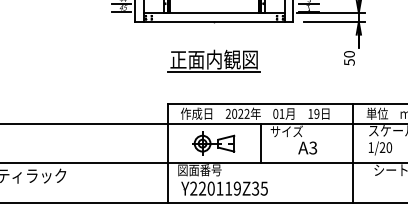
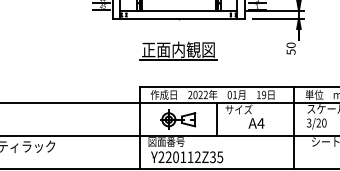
text: (313, 147) -> (261, 122), A3 -> A4
text: (370, 147) -> (308, 122), 1/20 -> 3/20
text: (236, 188) -> (197, 157), Y220119Z35 -> Y220112Z35

